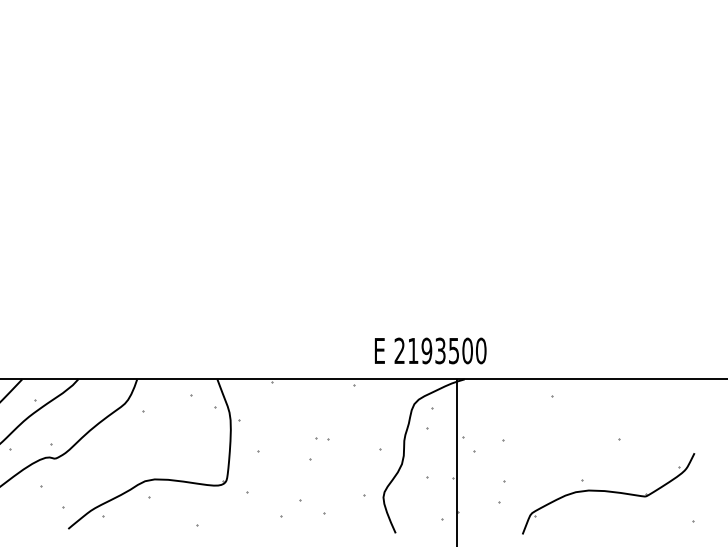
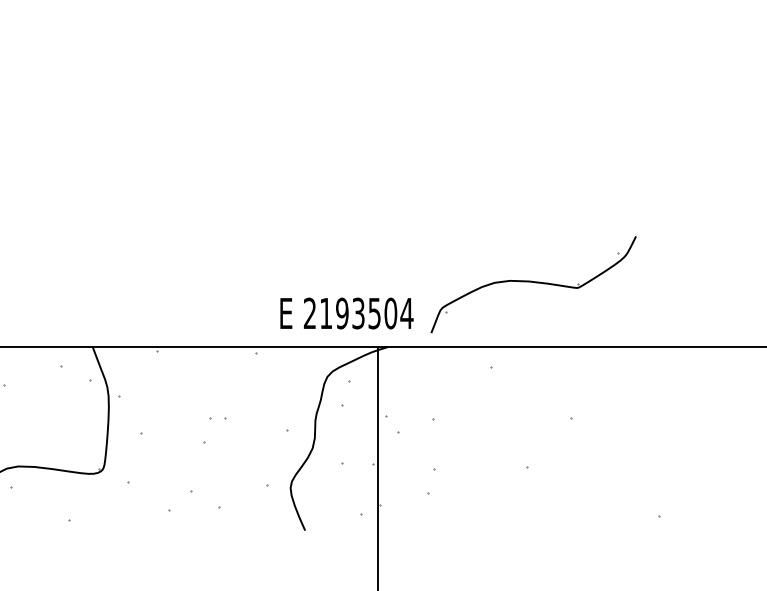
text: (480, 350) -> (406, 312), 2193500 -> 2193504
part: (608, 493) -> (533, 284), moved

